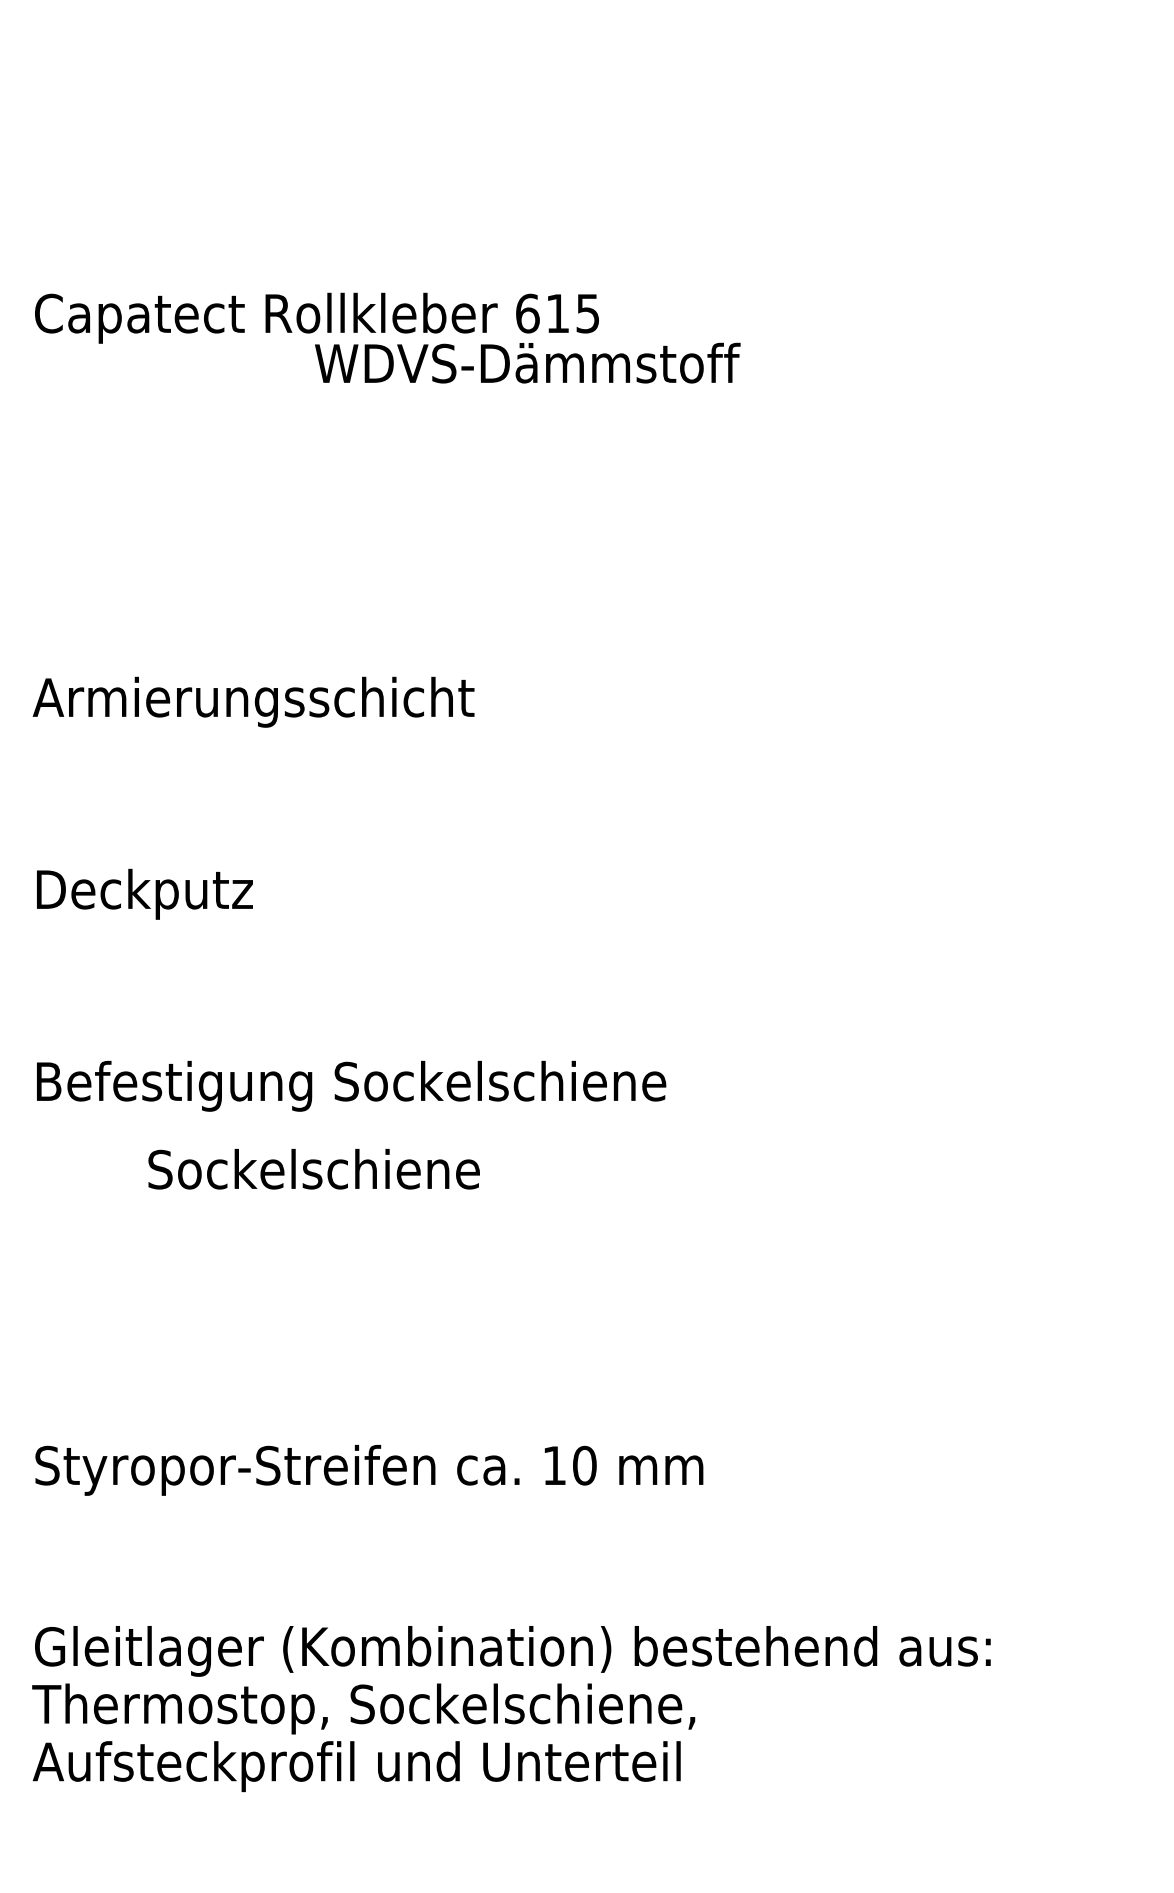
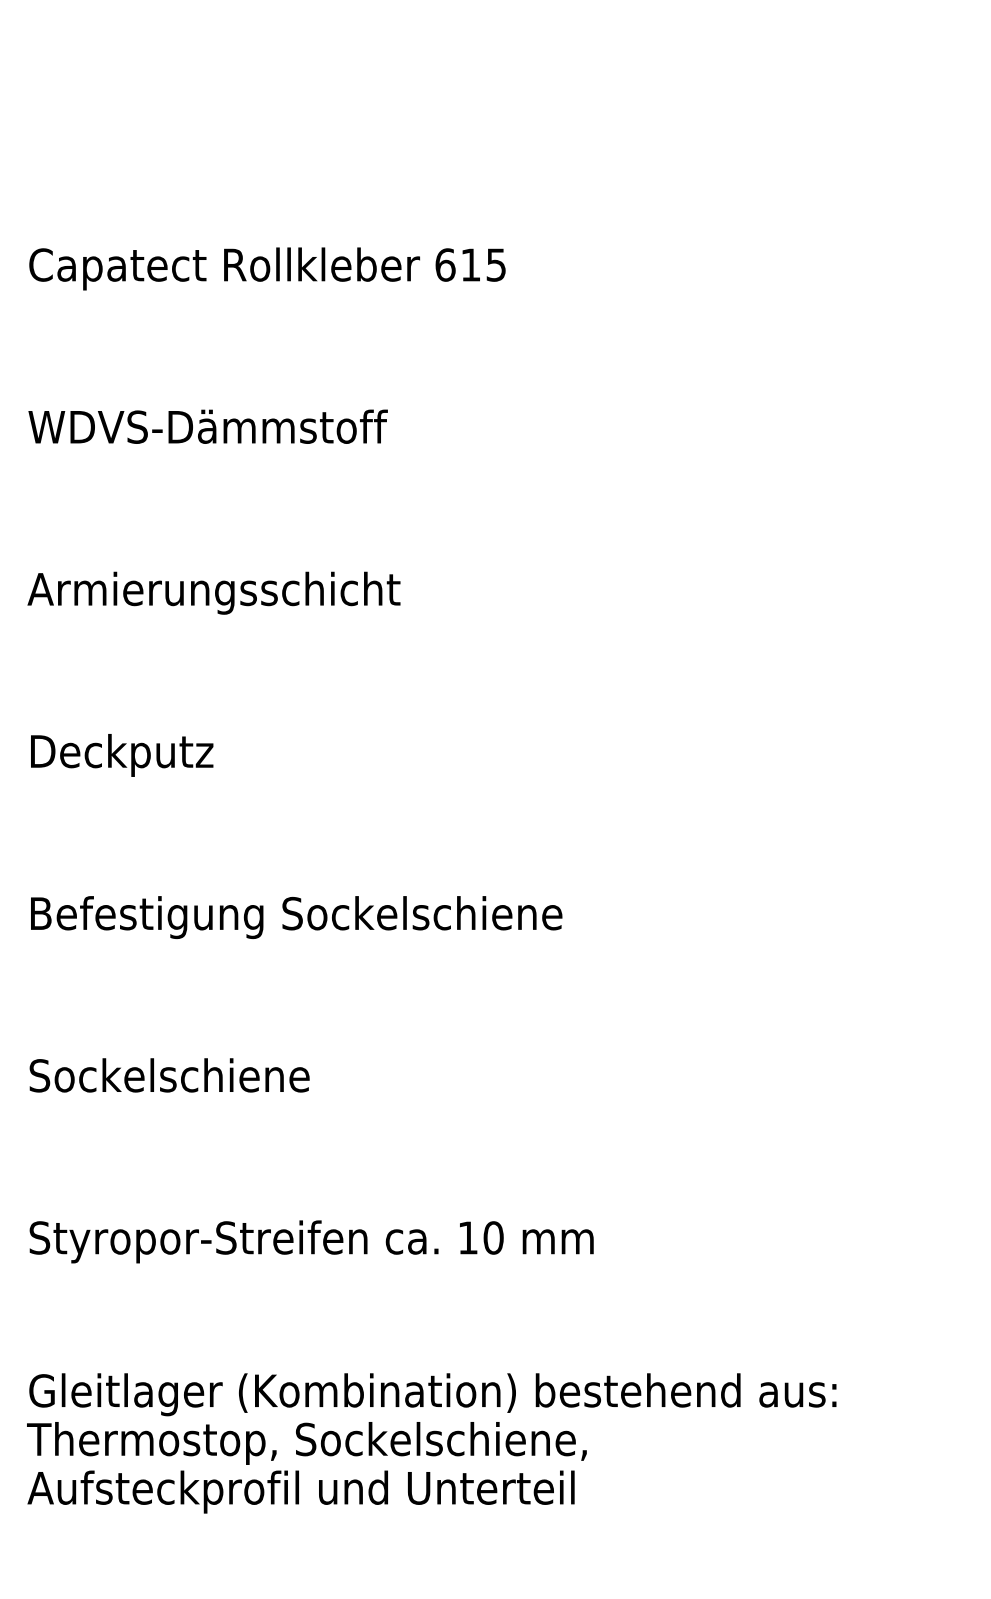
text: (527, 362) -> (207, 426), moved
text: (313, 1168) -> (169, 1074), moved

